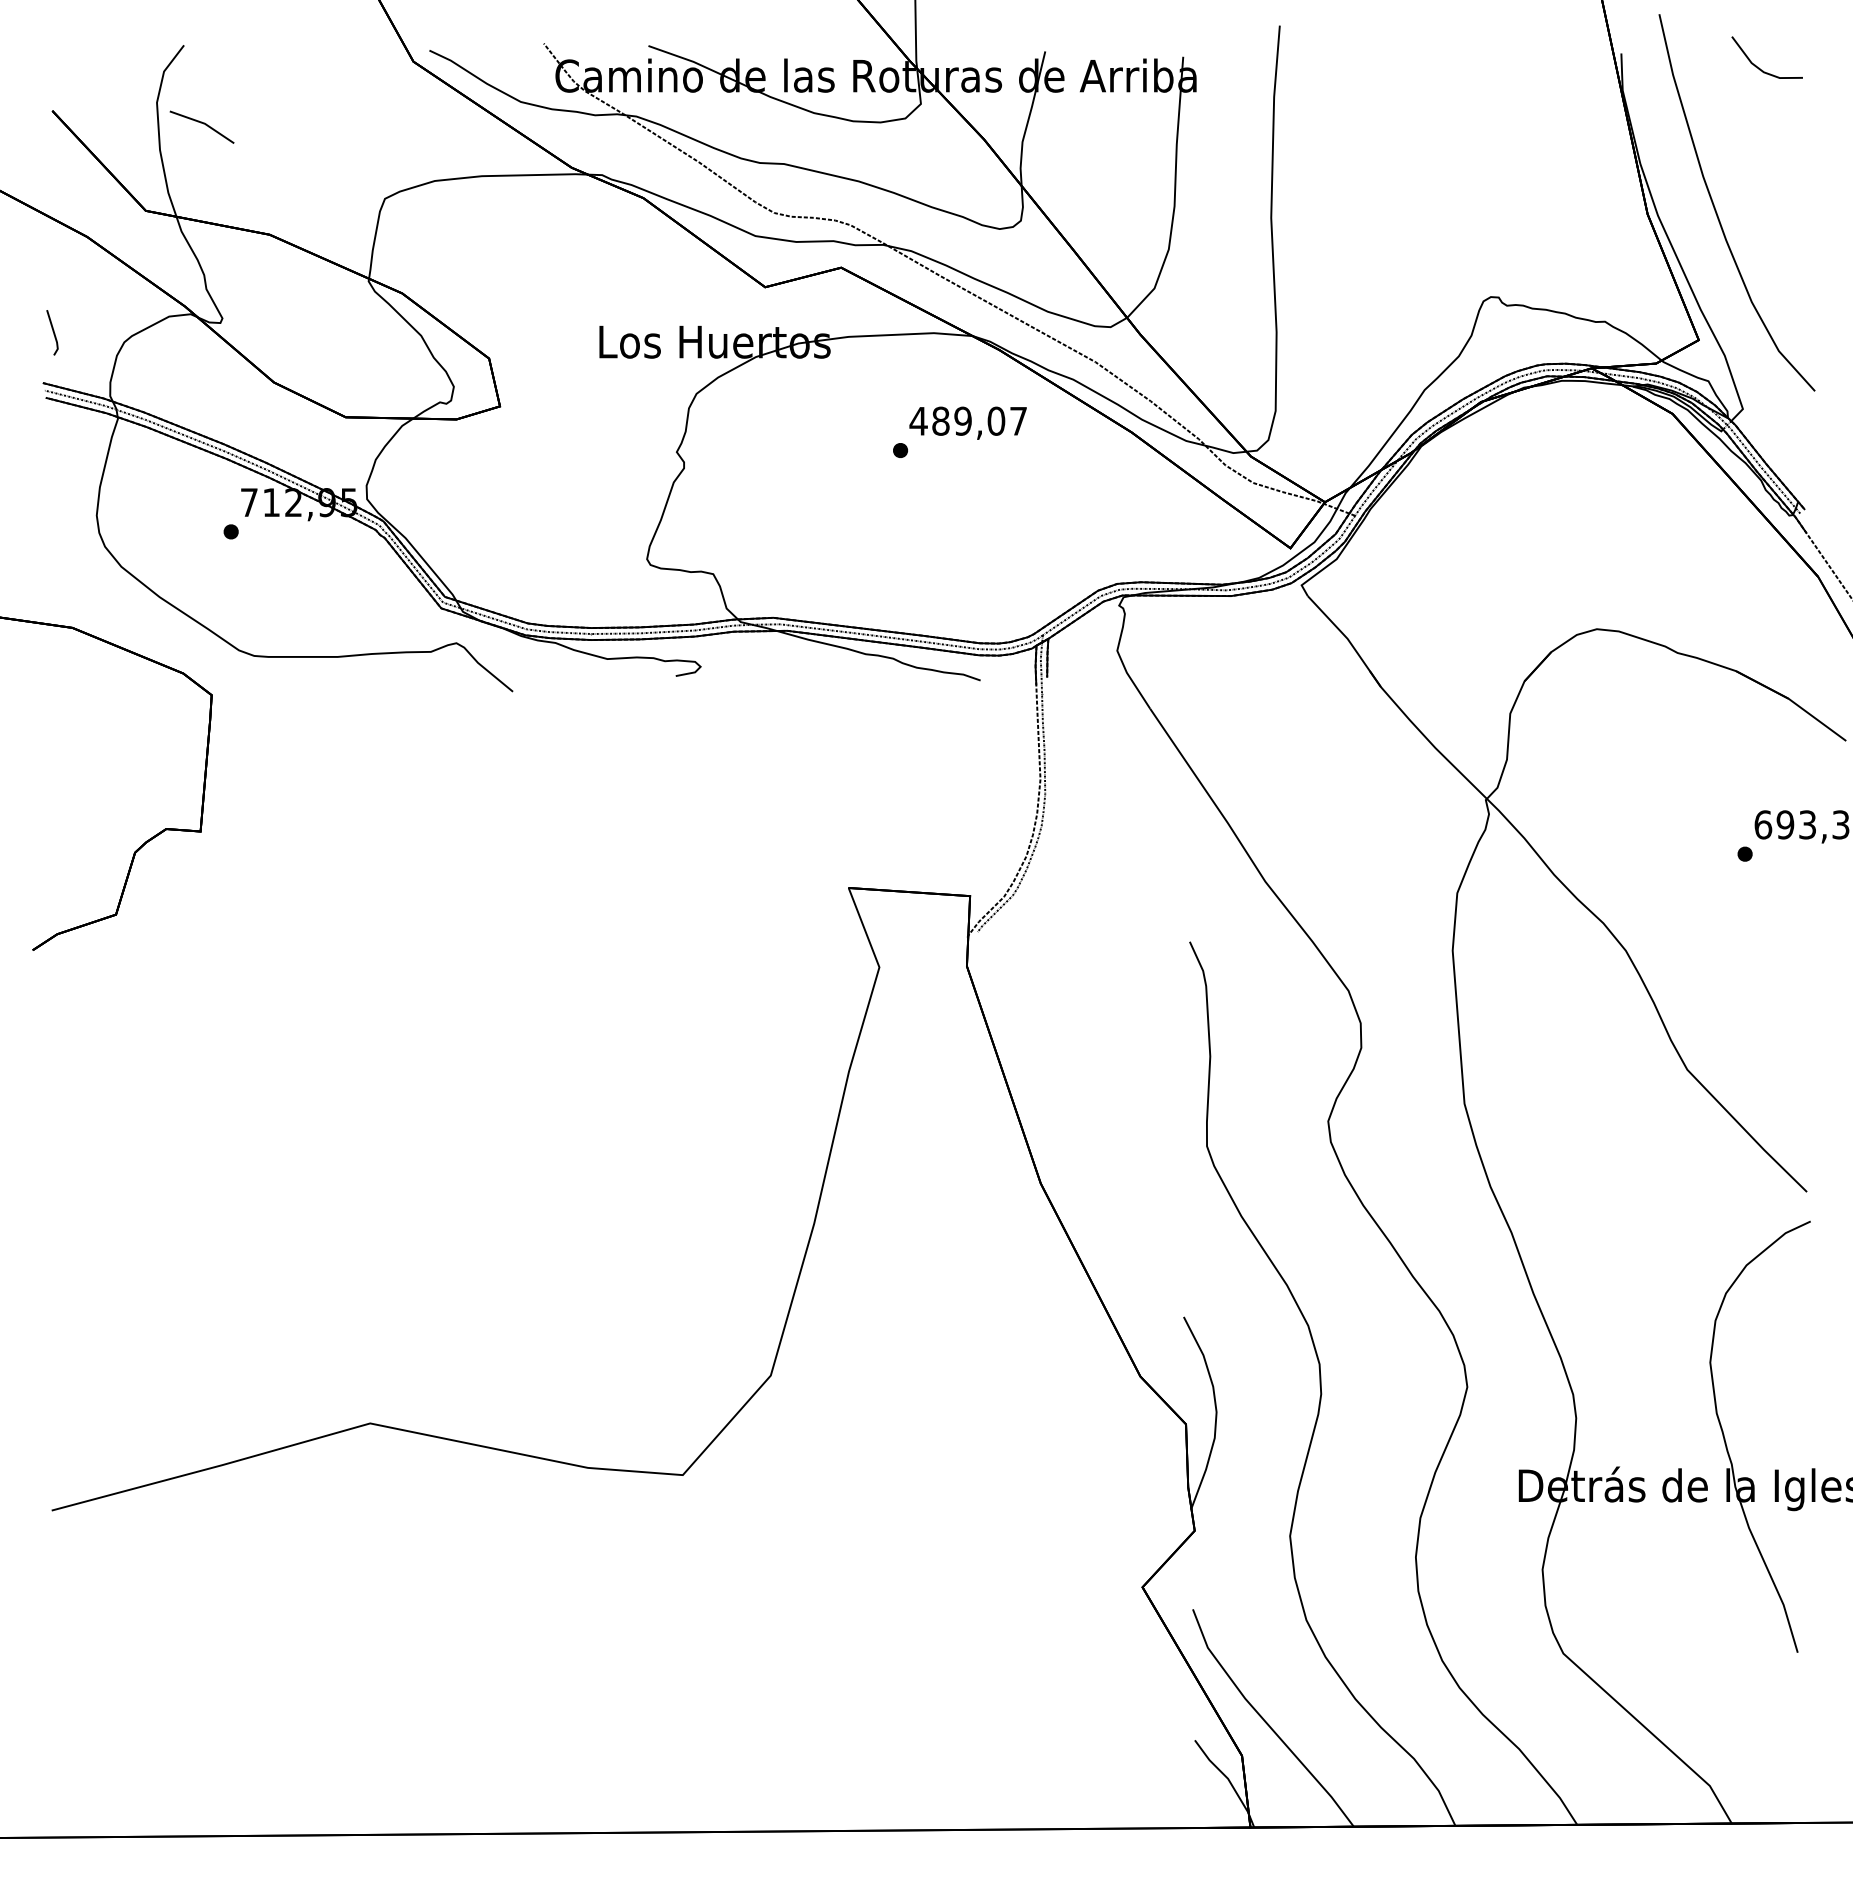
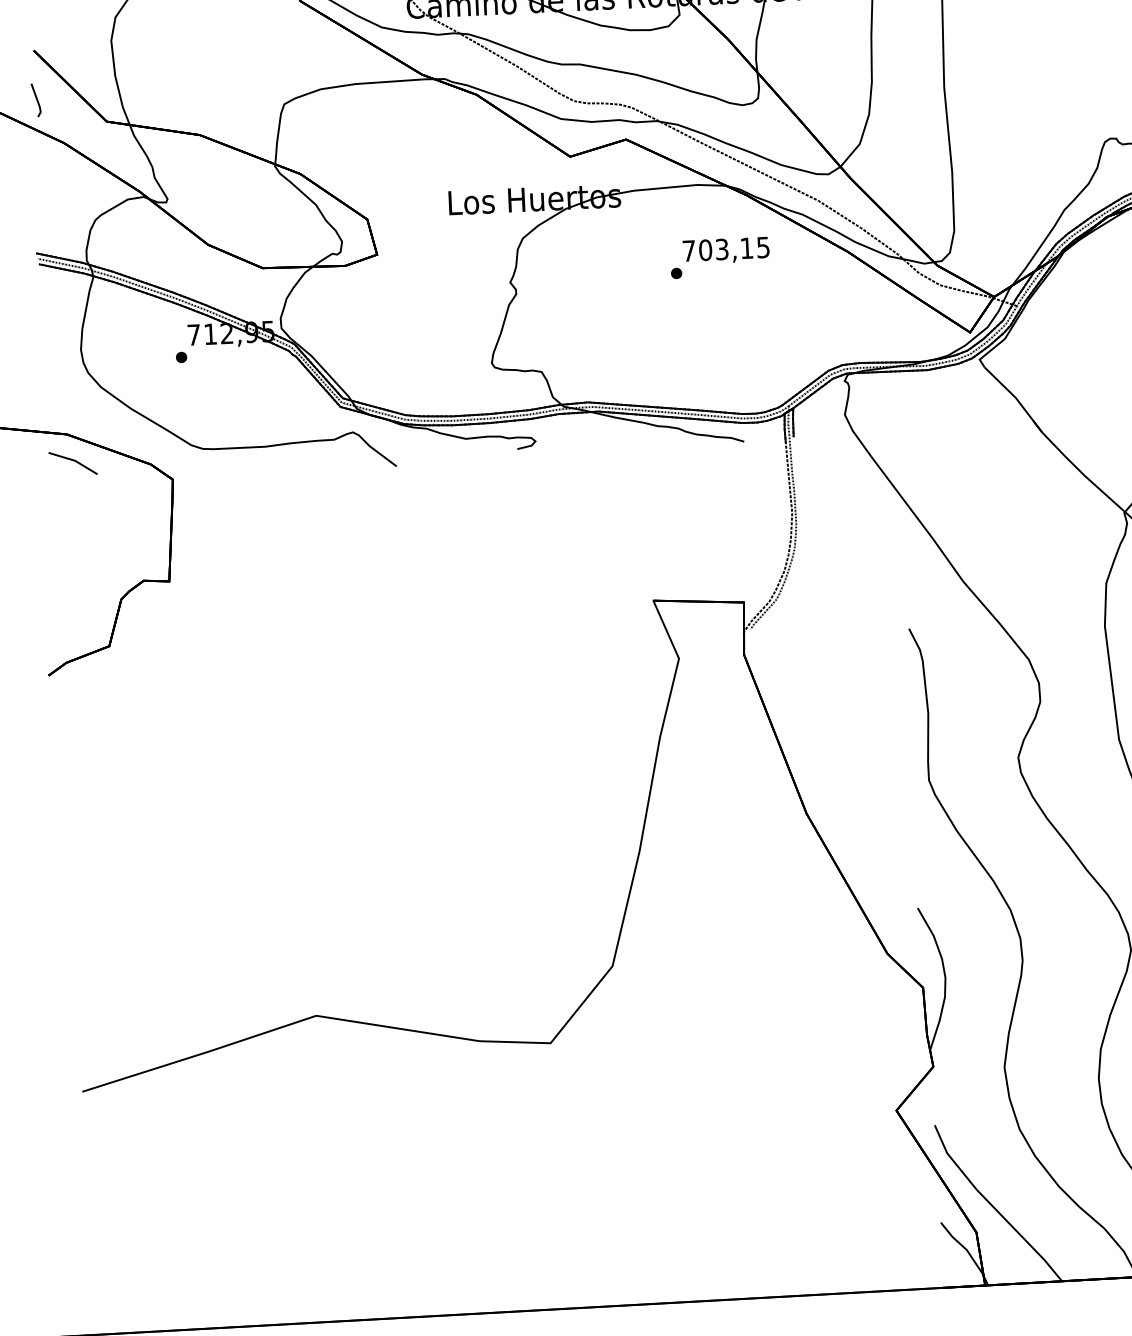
line: (203, 124) -> (74, 461), moved
line: (52, 331) -> (36, 99), moved
text: (967, 420) -> (725, 248), 489,07 -> 703,15

